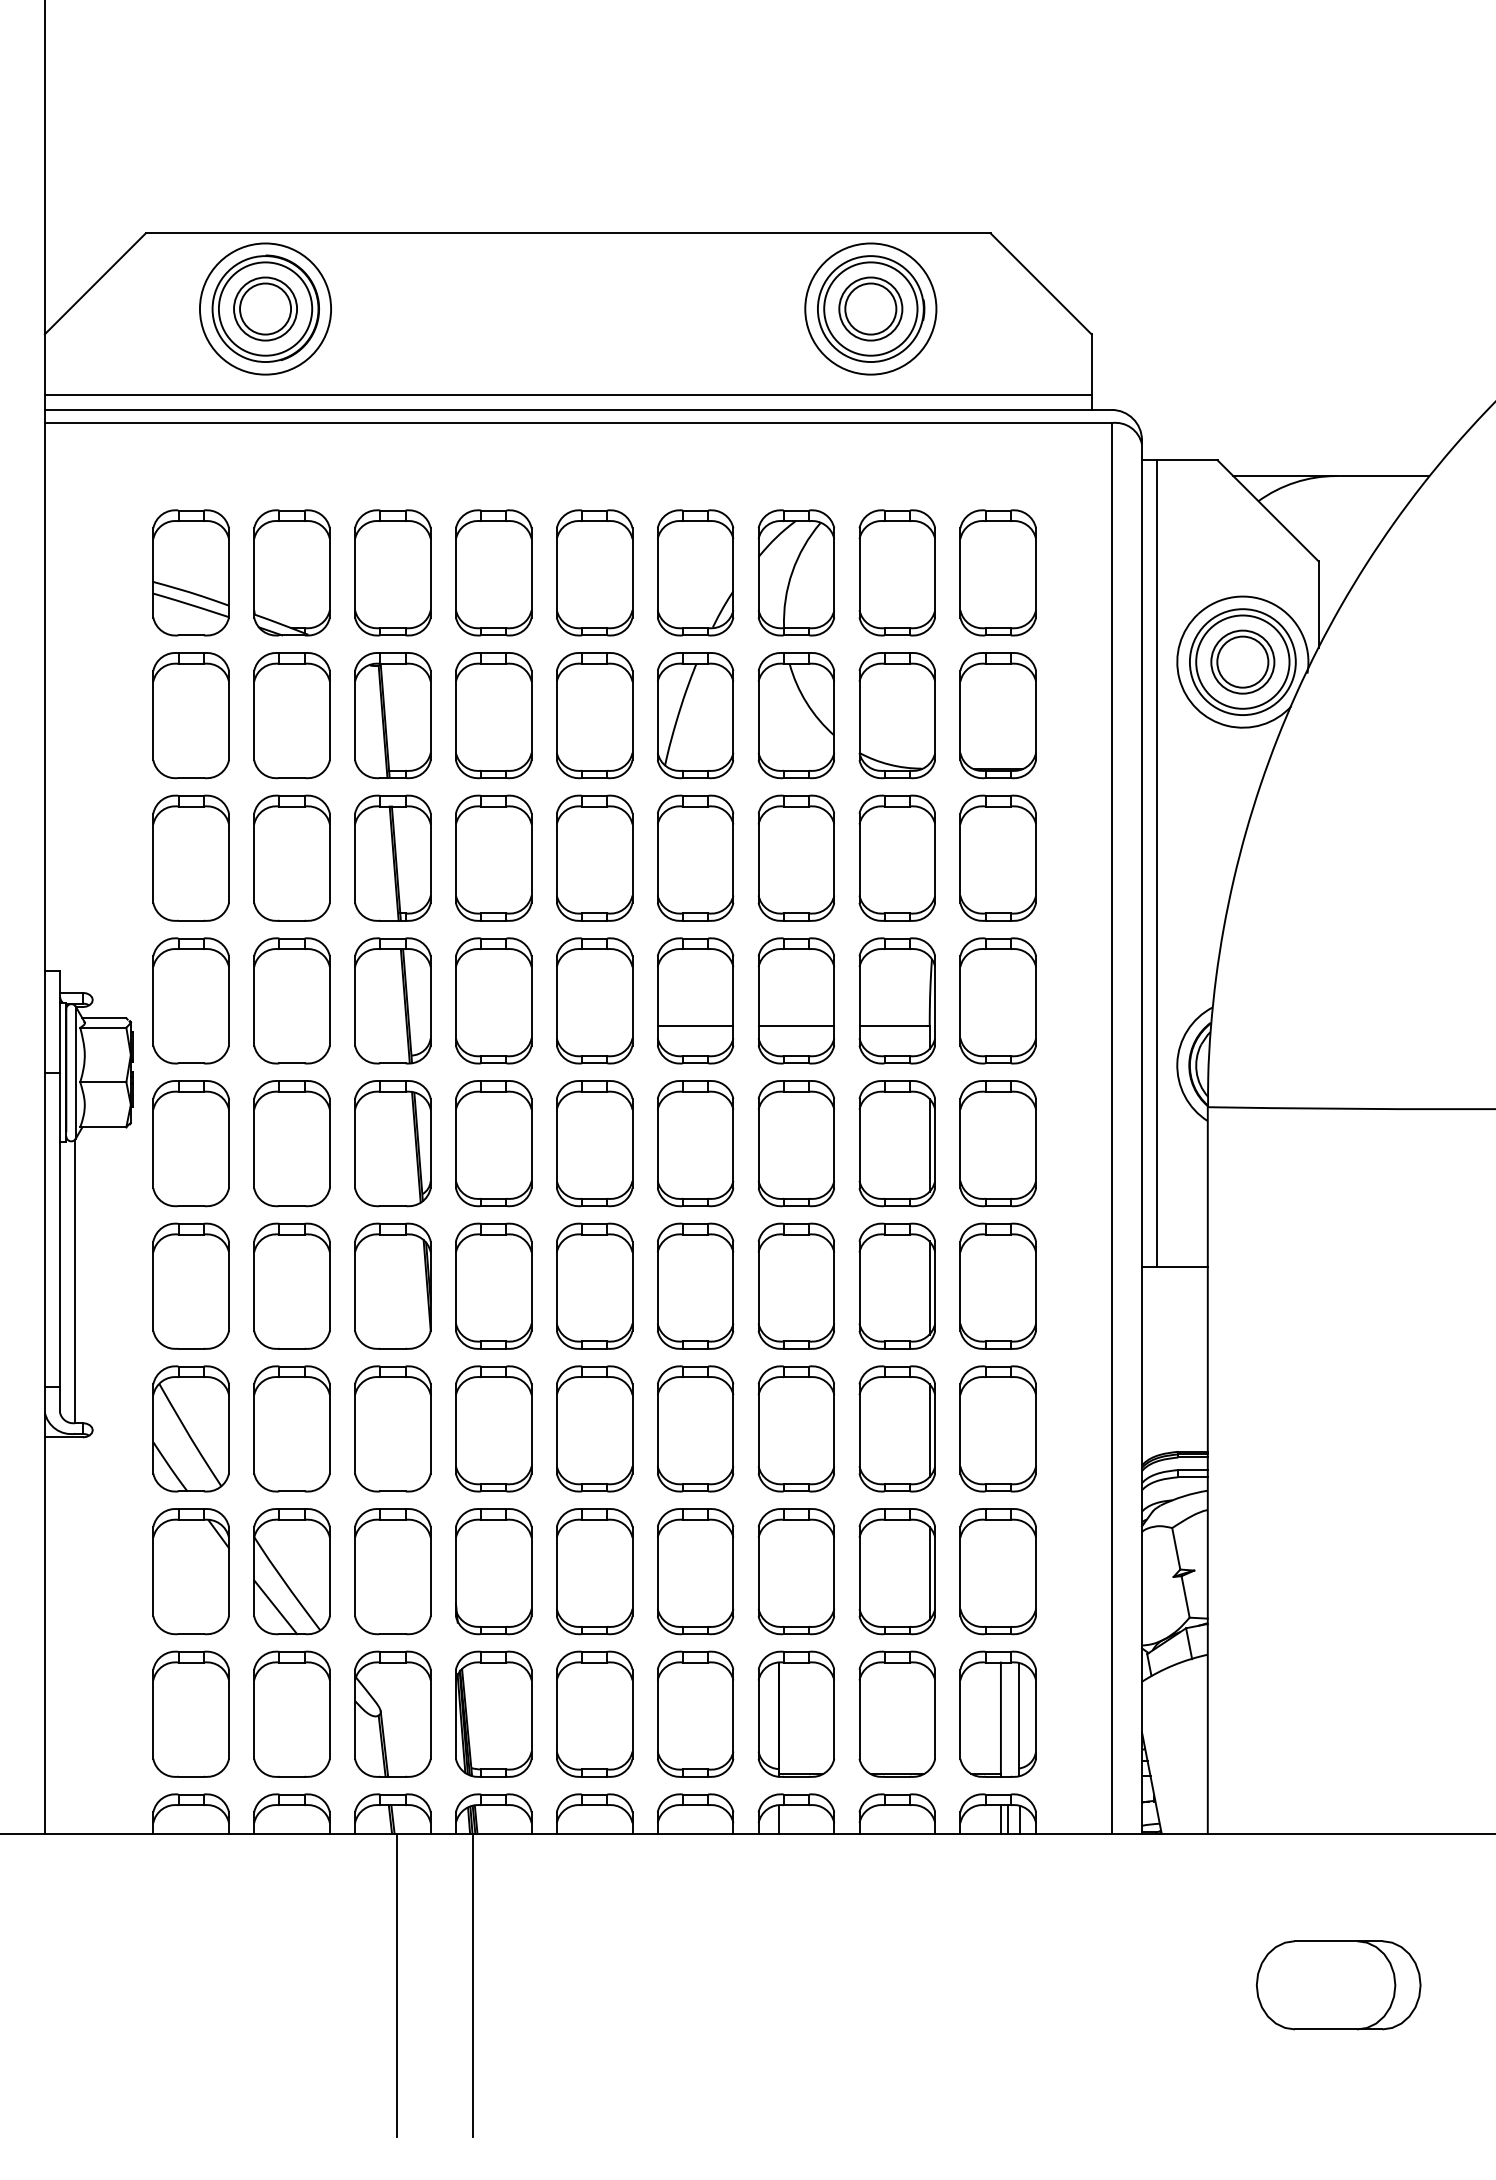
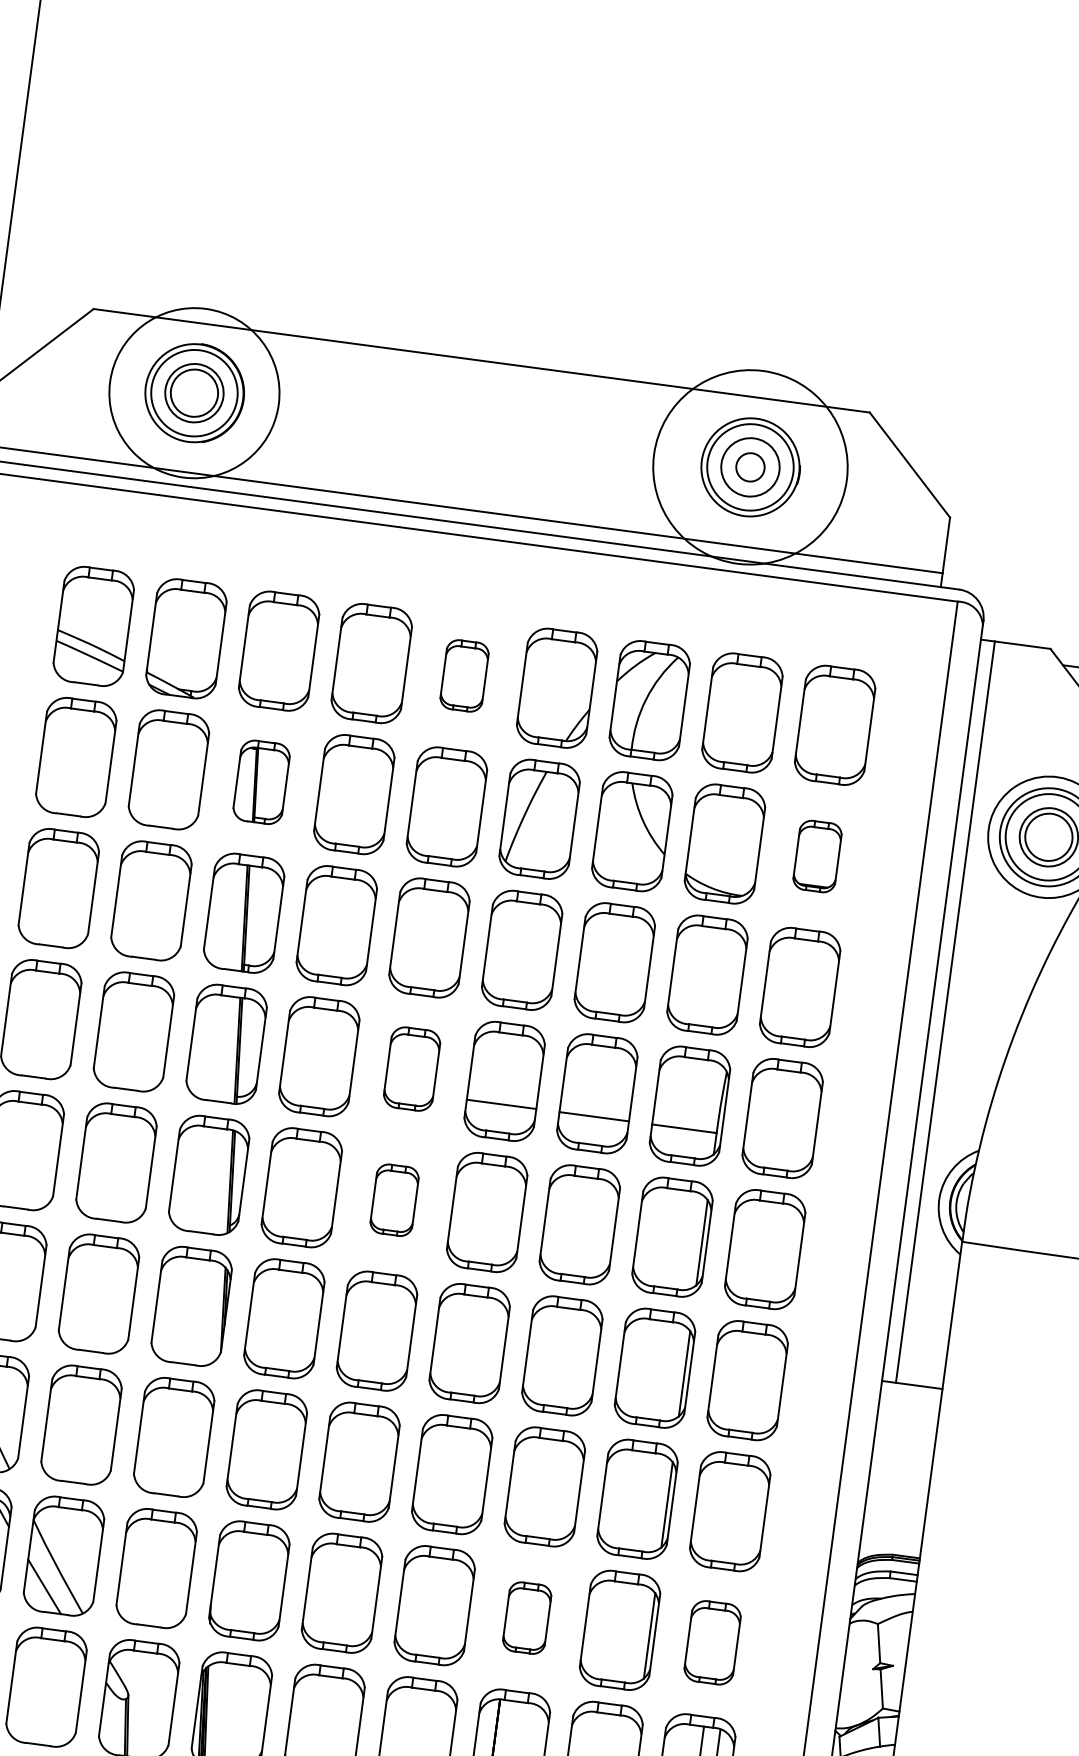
circle: (265, 308) -> (194, 392), size x1.4
circle: (870, 308) -> (750, 466), size x0.6
circle: (870, 308) -> (750, 466), size x1.6
part: (594, 572) -> (464, 675), size x0.6
part: (392, 715) -> (261, 782), size x0.7
part: (997, 715) -> (816, 856), size x0.6
part: (594, 1000) -> (411, 1068), size x0.7
part: (594, 1143) -> (394, 1200), size x0.6
part: (795, 1571) -> (526, 1617), size x0.6
part: (997, 1571) -> (712, 1642), size x0.7

